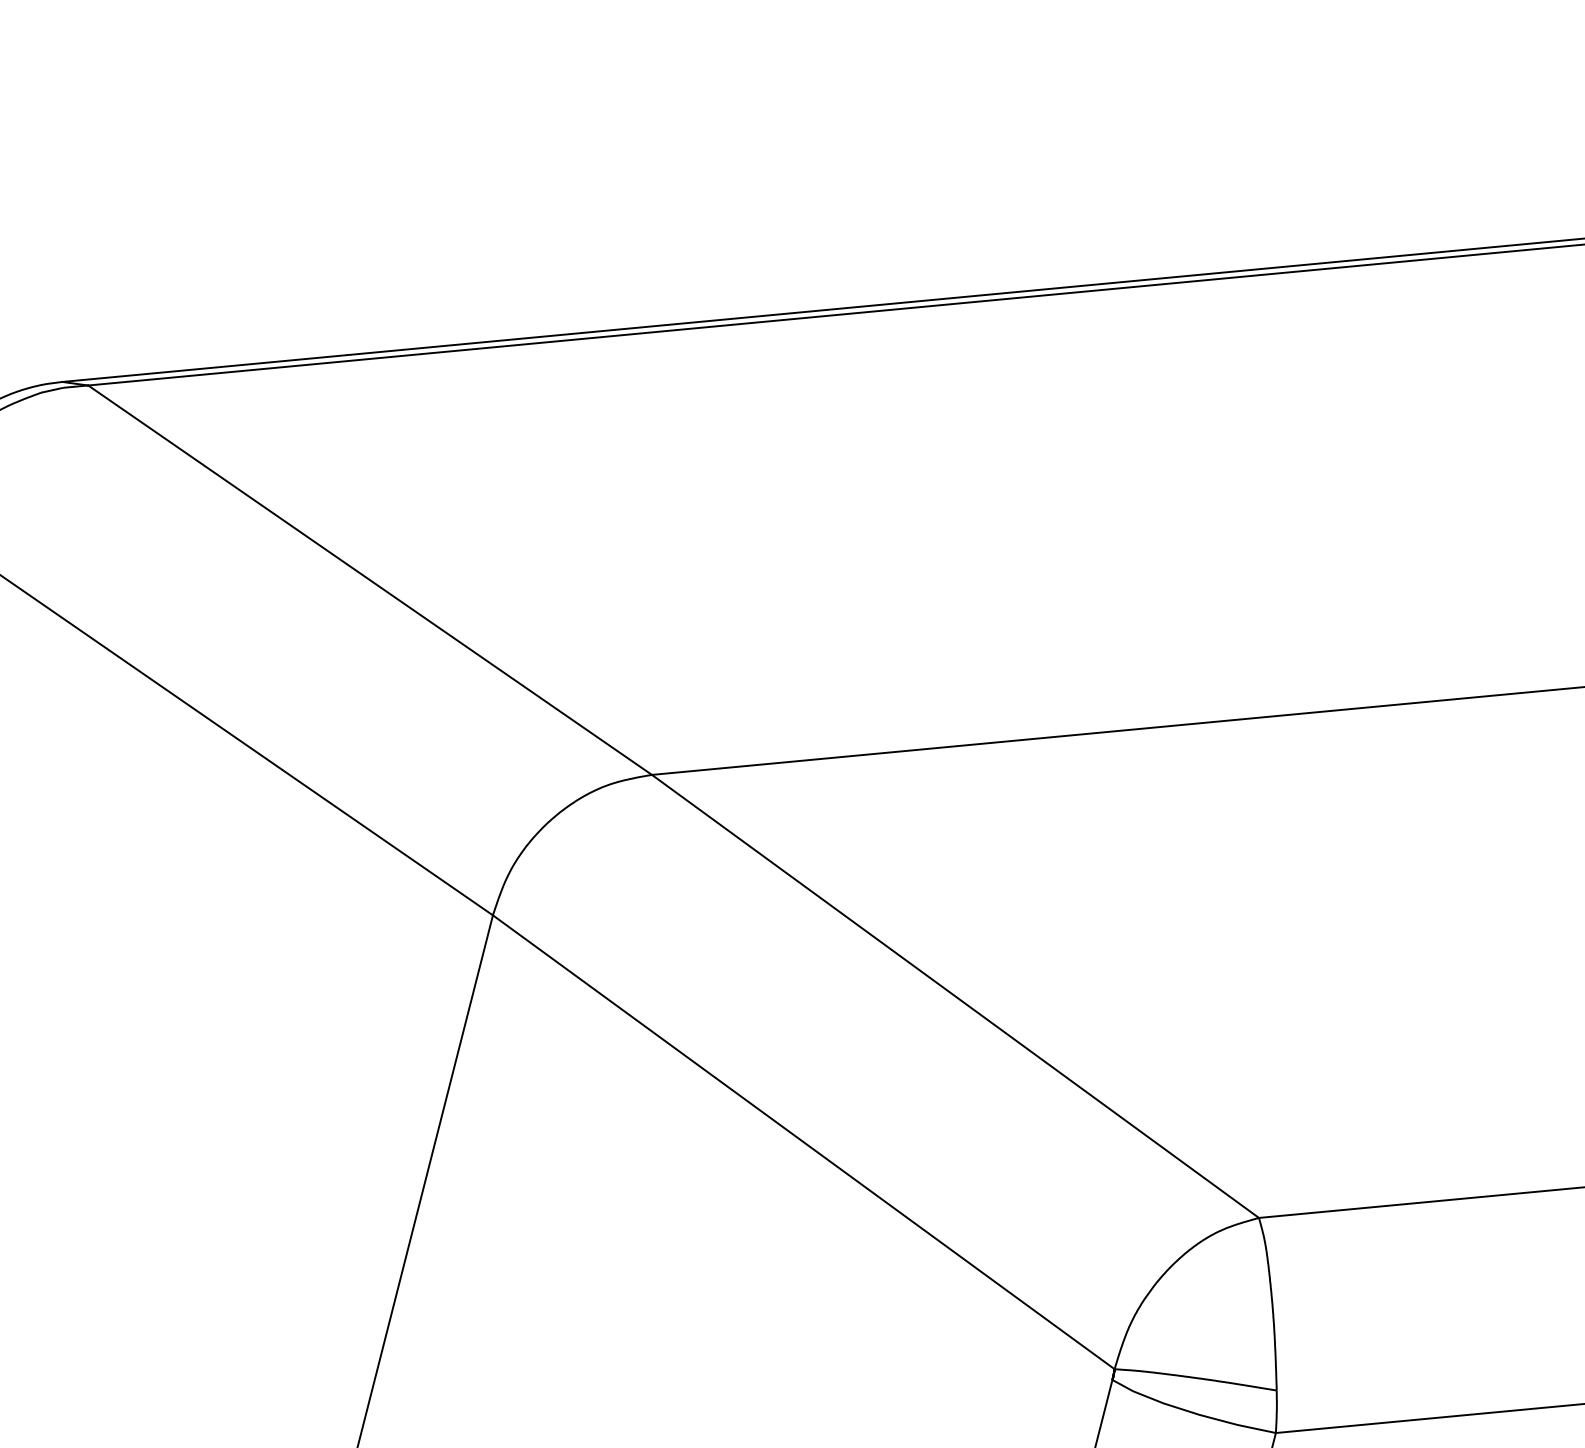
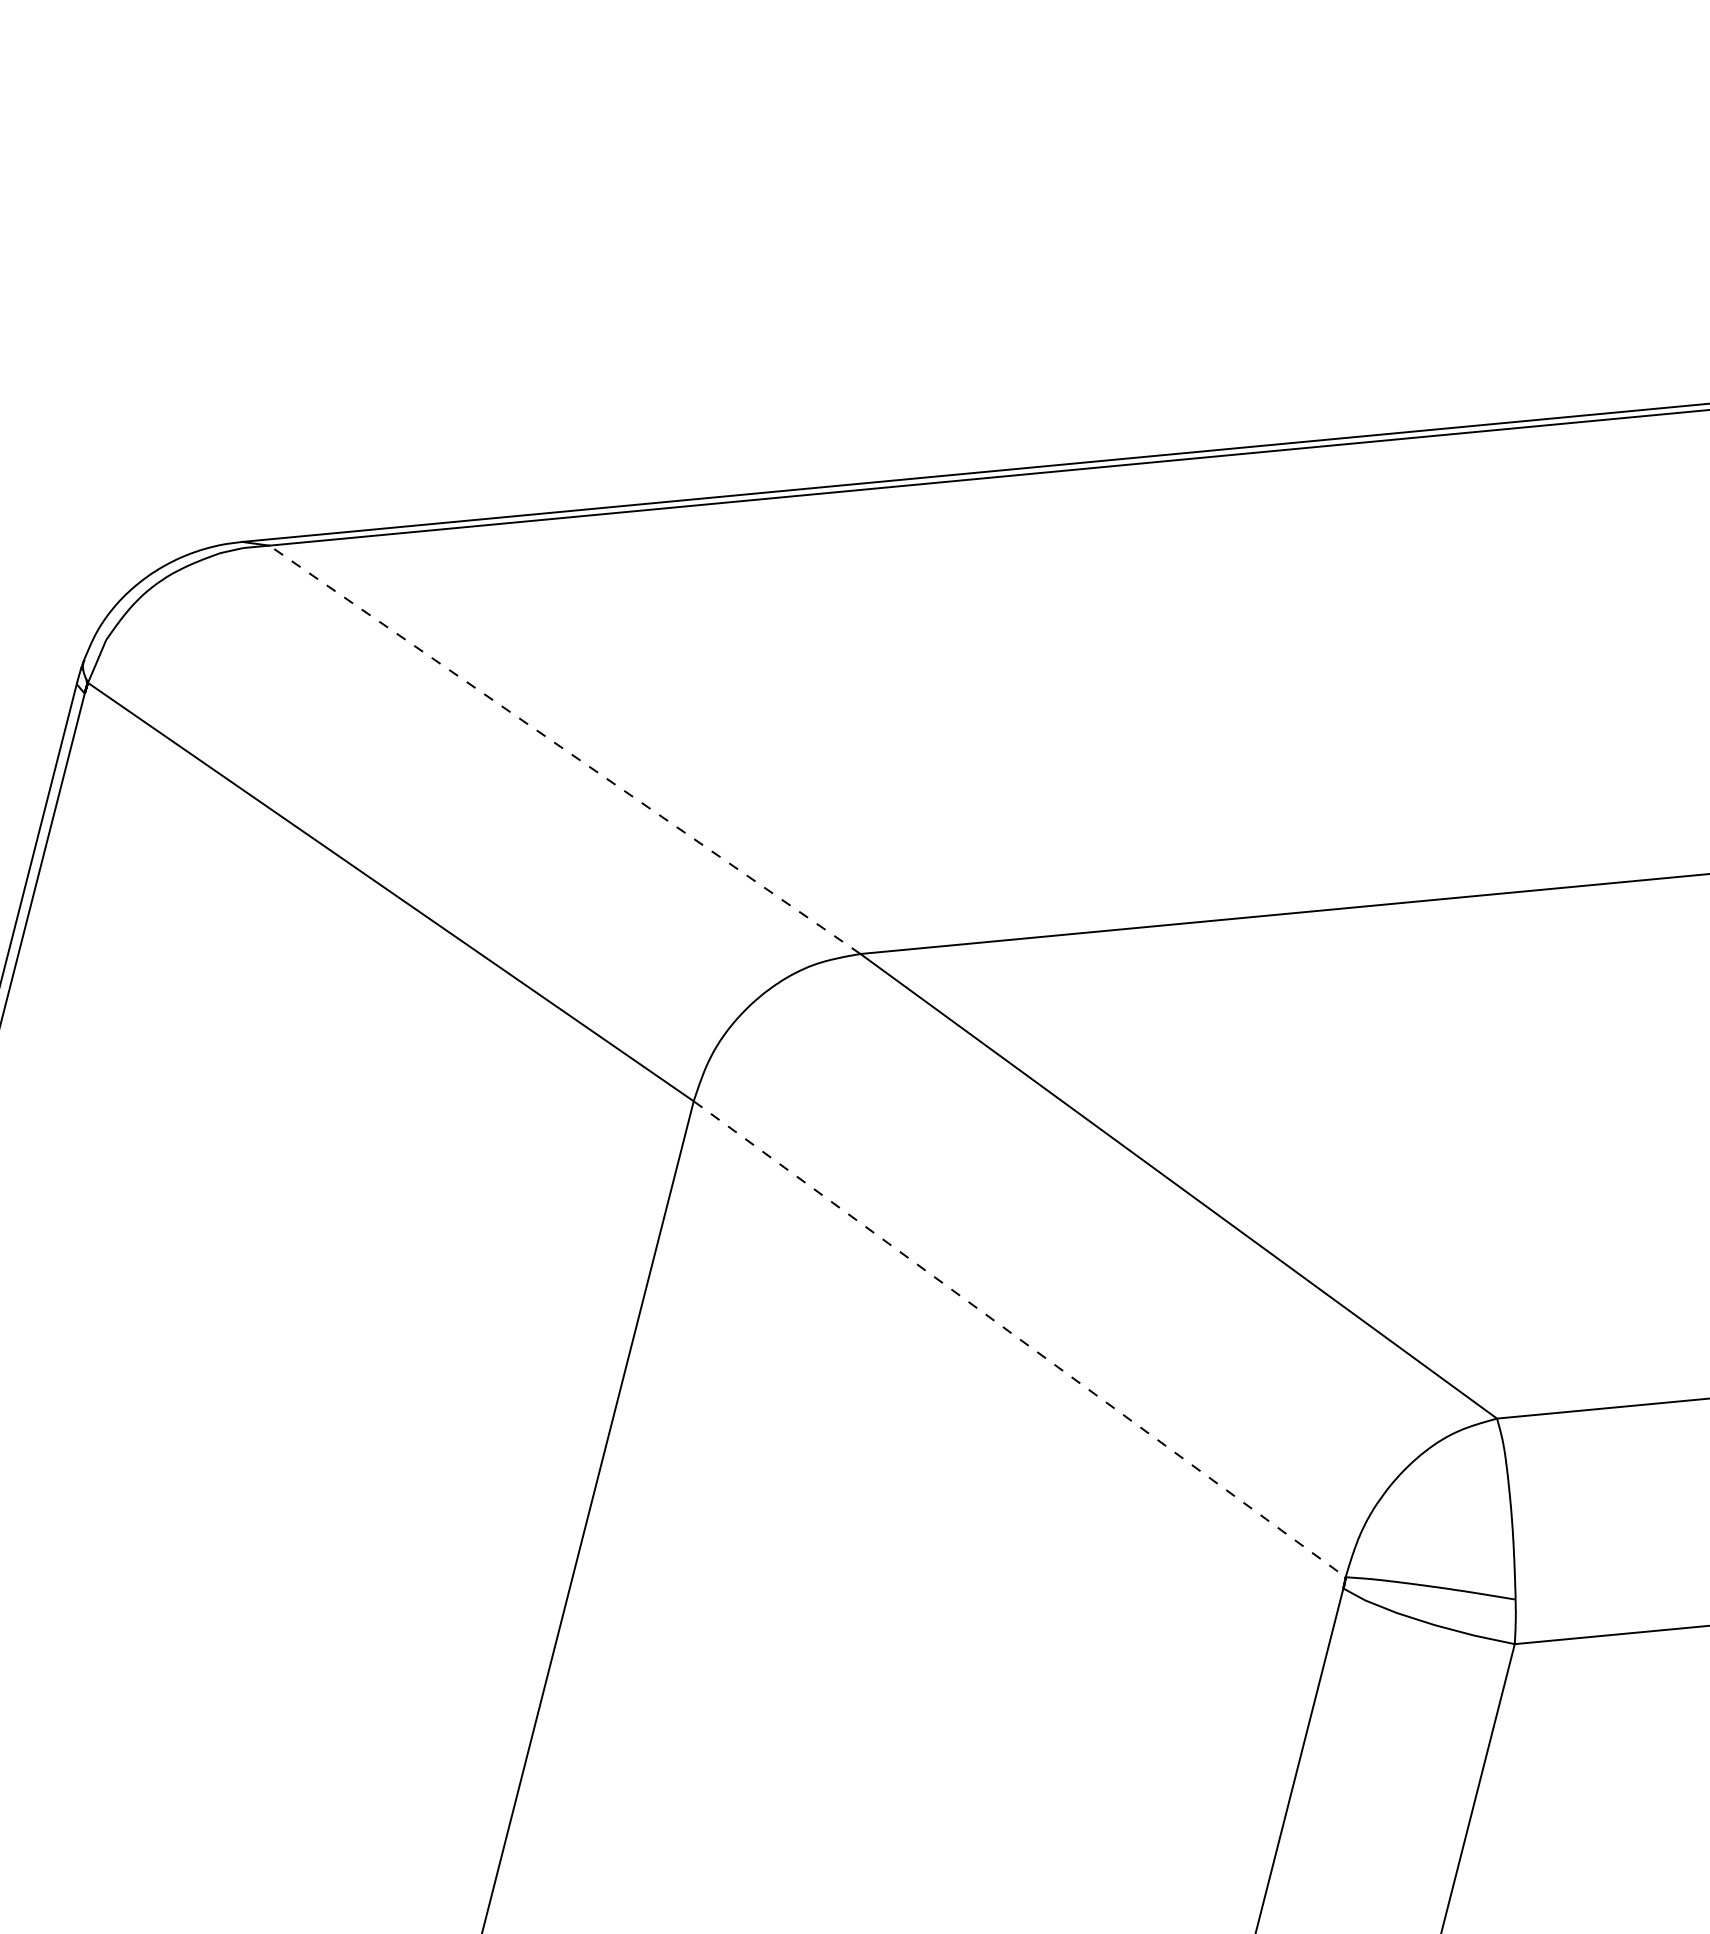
line: (369, 579) -> (564, 749), solid -> dashed
line: (803, 1142) -> (1019, 1339), solid -> dashed

